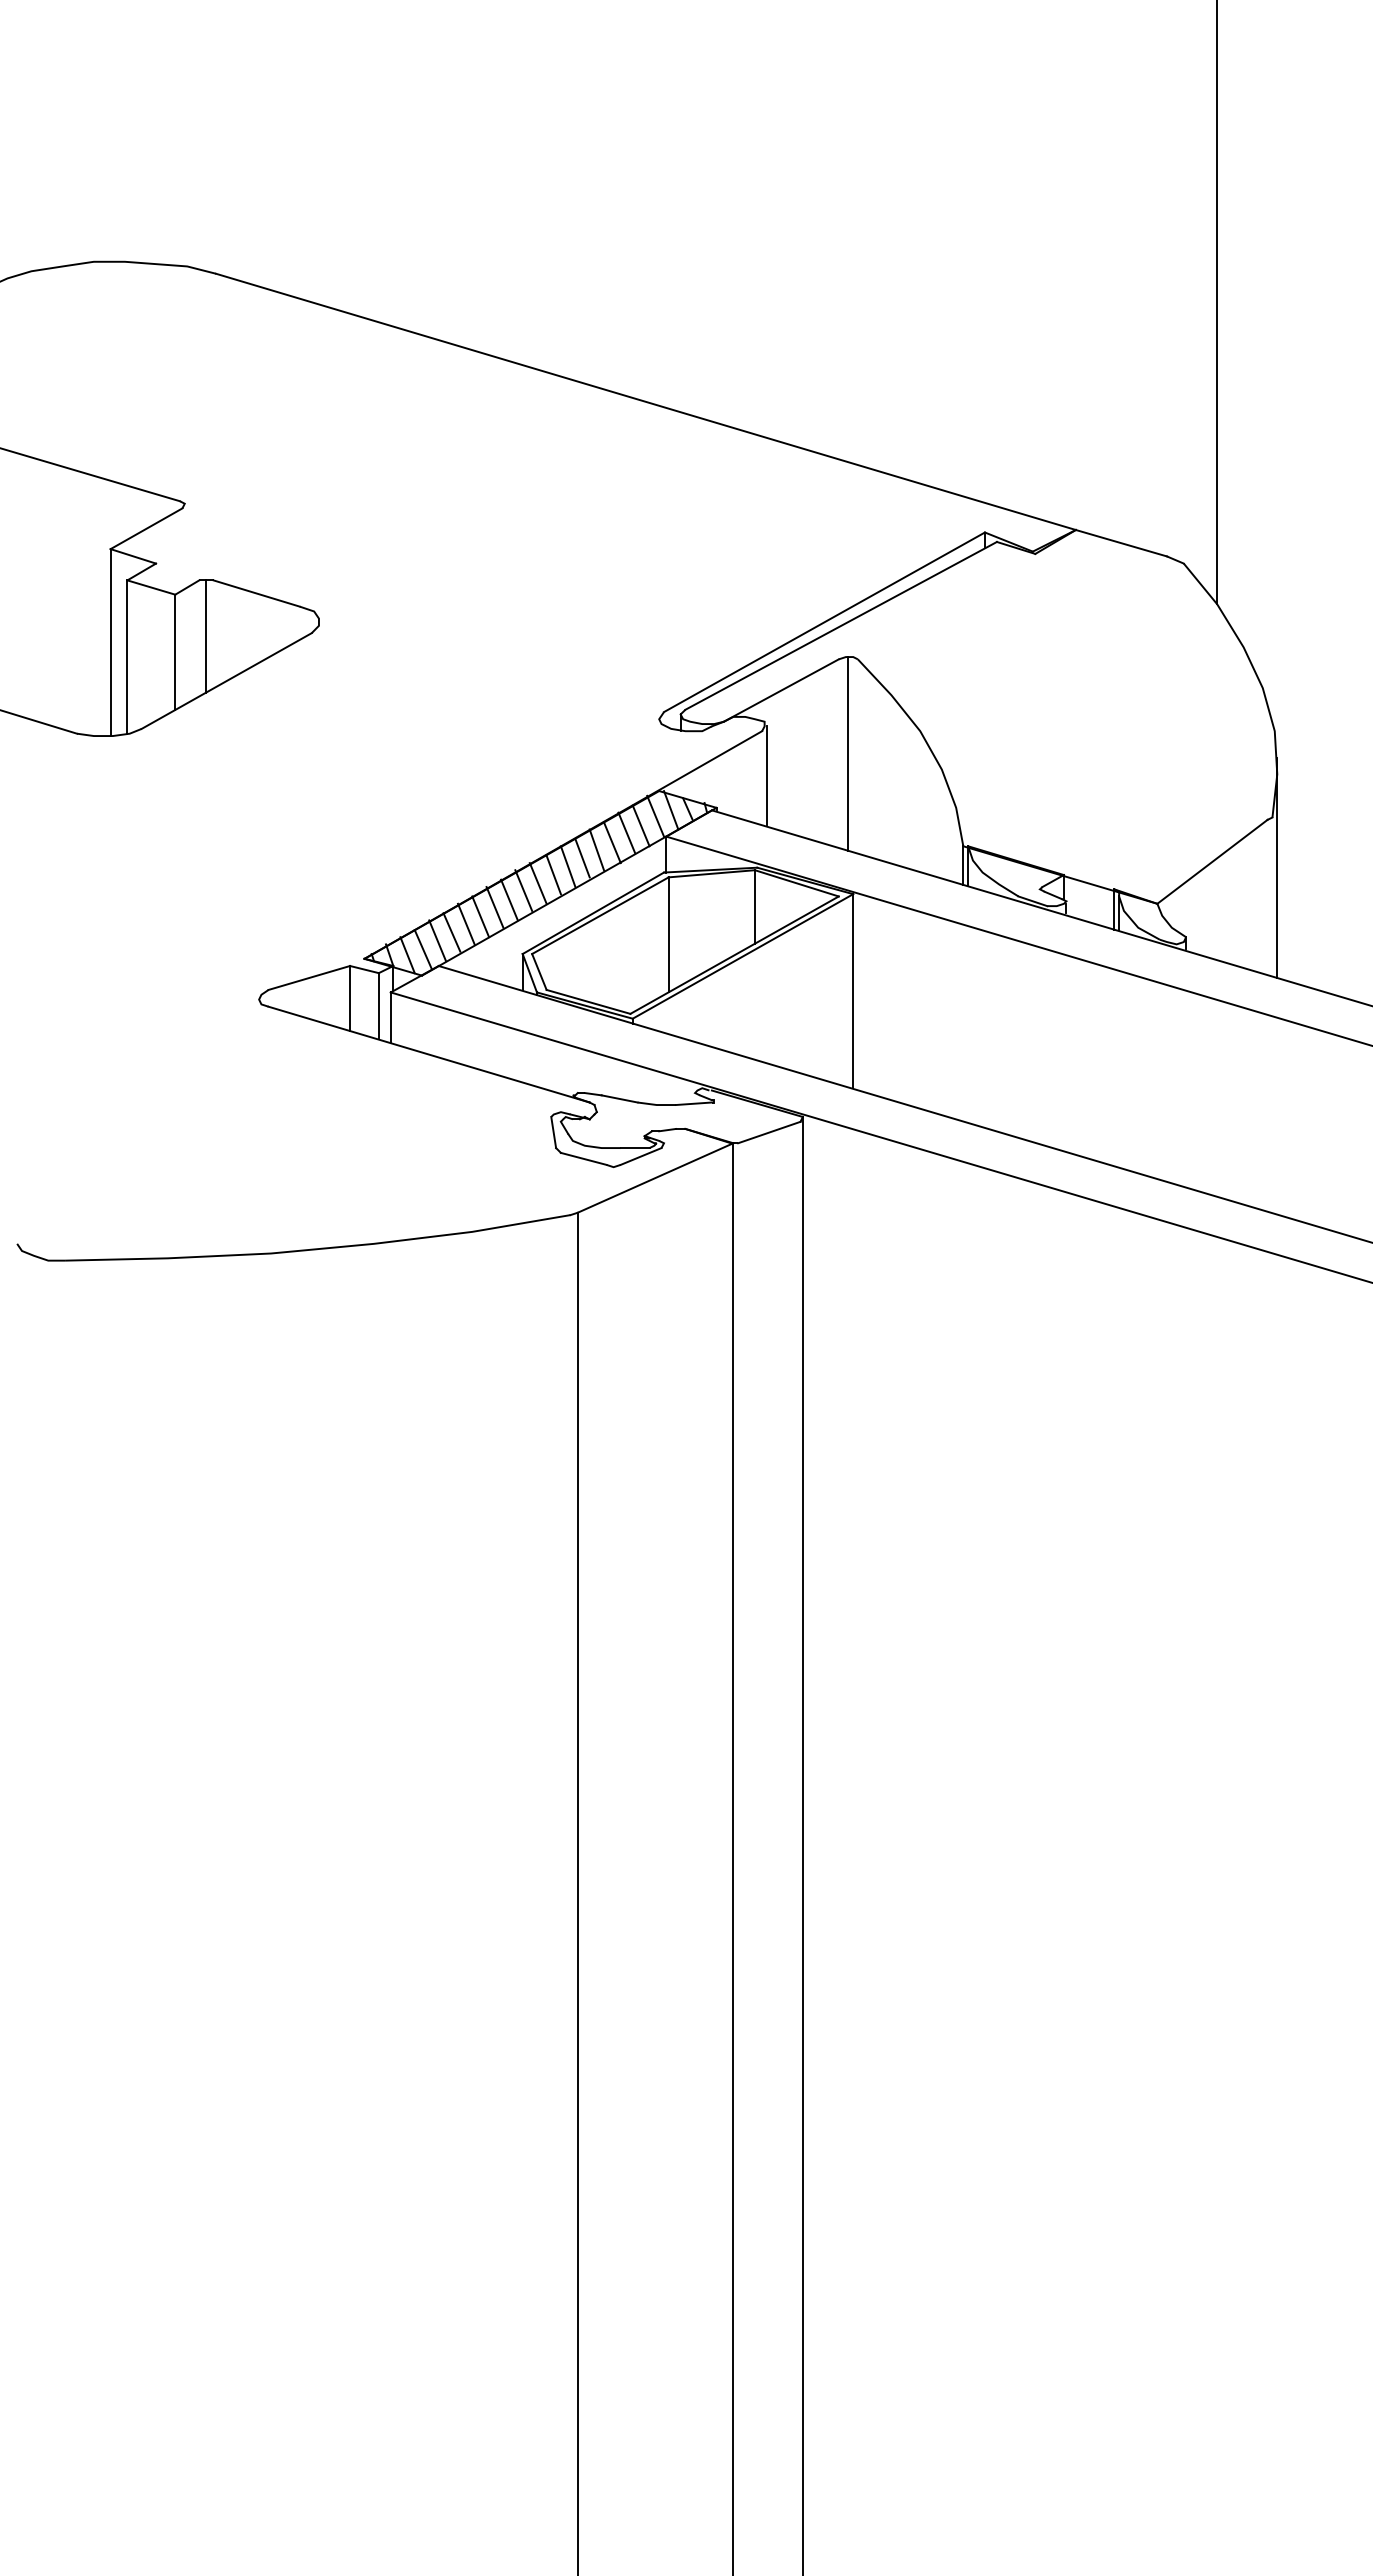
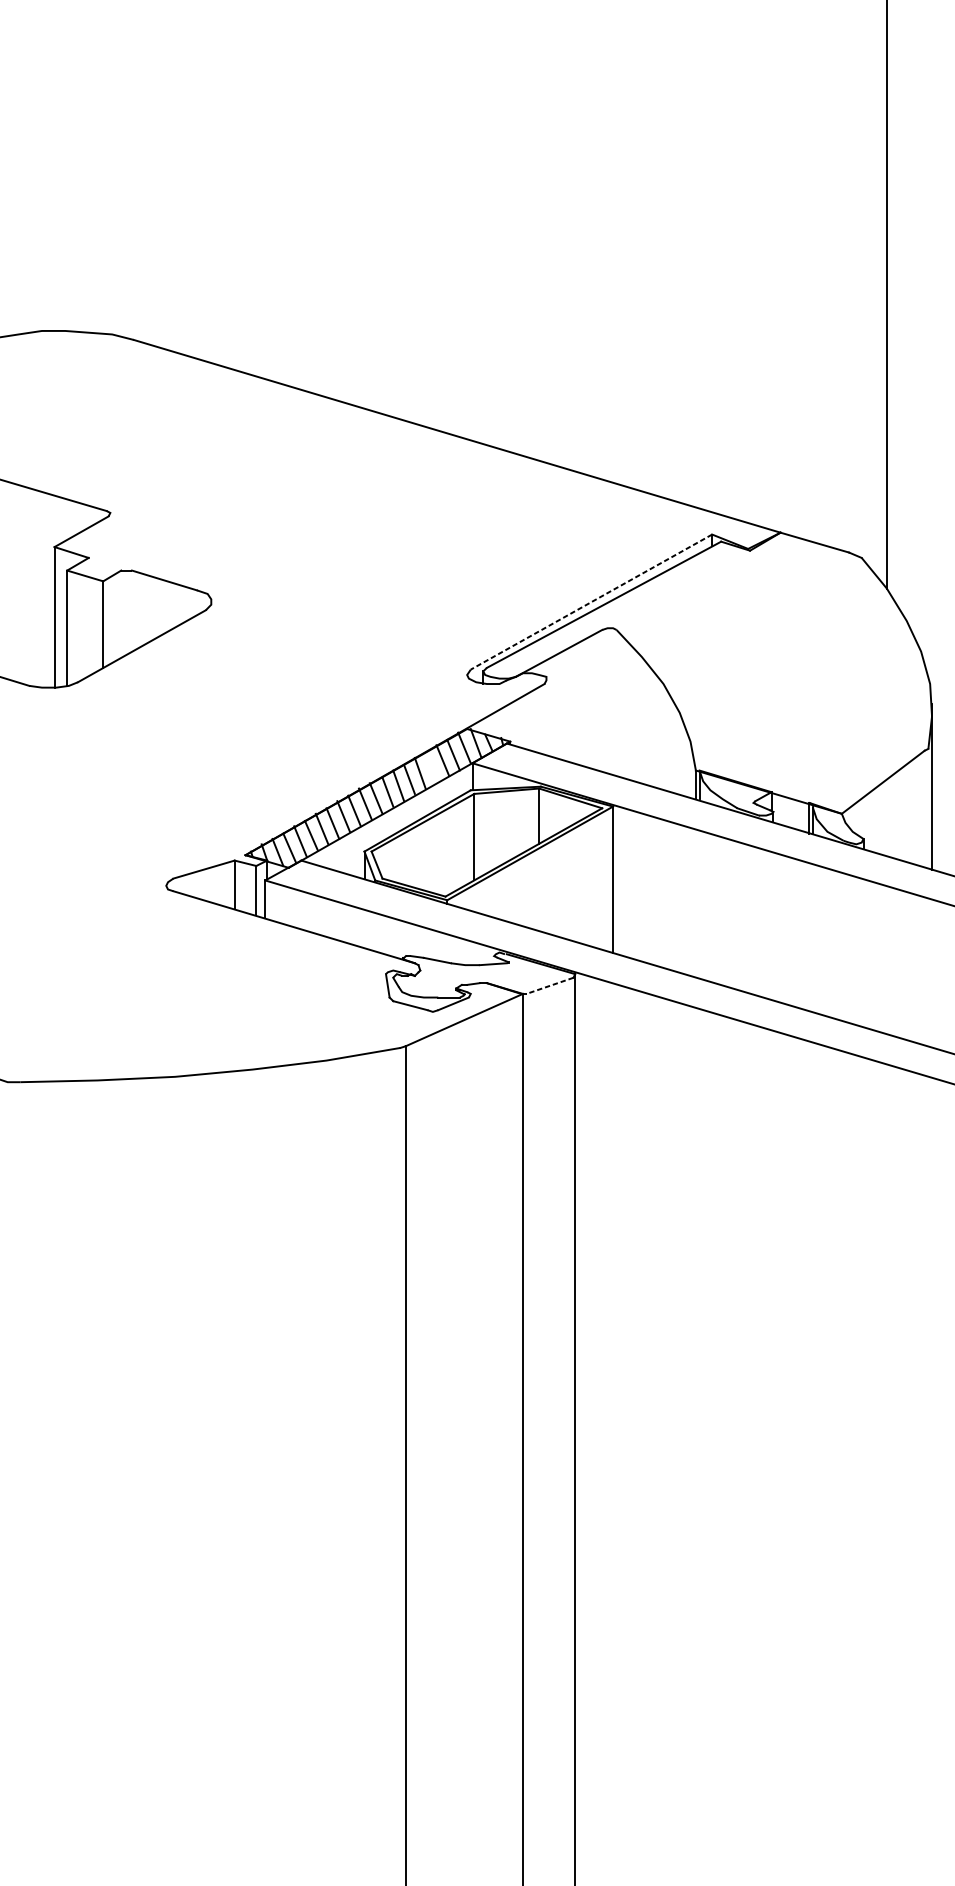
line: (824, 622) -> (591, 602), solid -> dashed
line: (206, 636) -> (126, 612), removed
line: (848, 754) -> (609, 701), removed
line: (766, 775) -> (547, 717), removed
line: (611, 842) -> (431, 767), removed
line: (769, 1132) -> (550, 985), solid -> dashed

